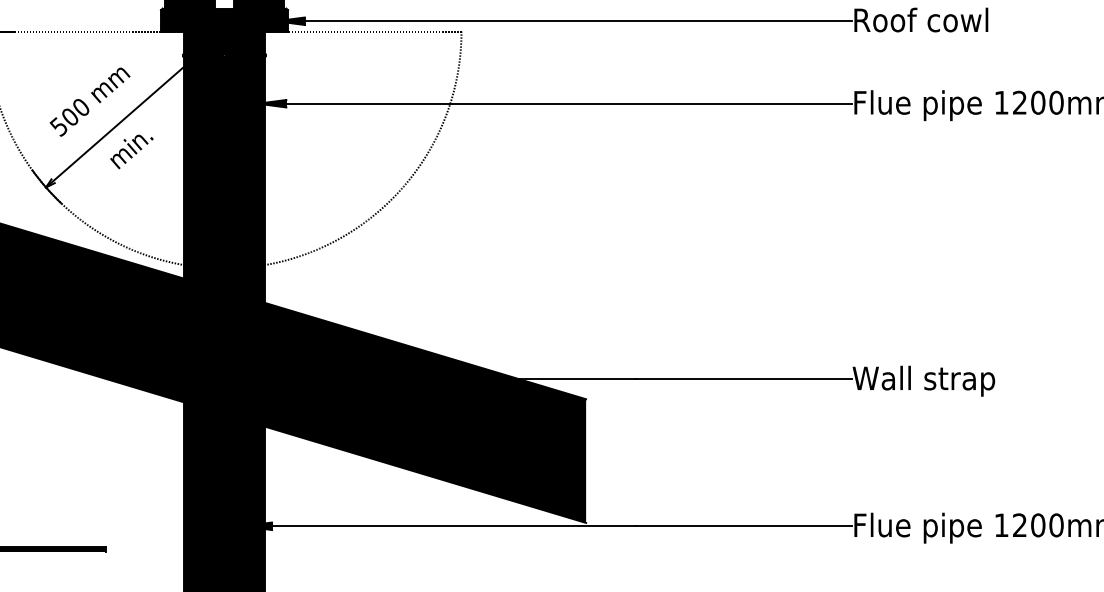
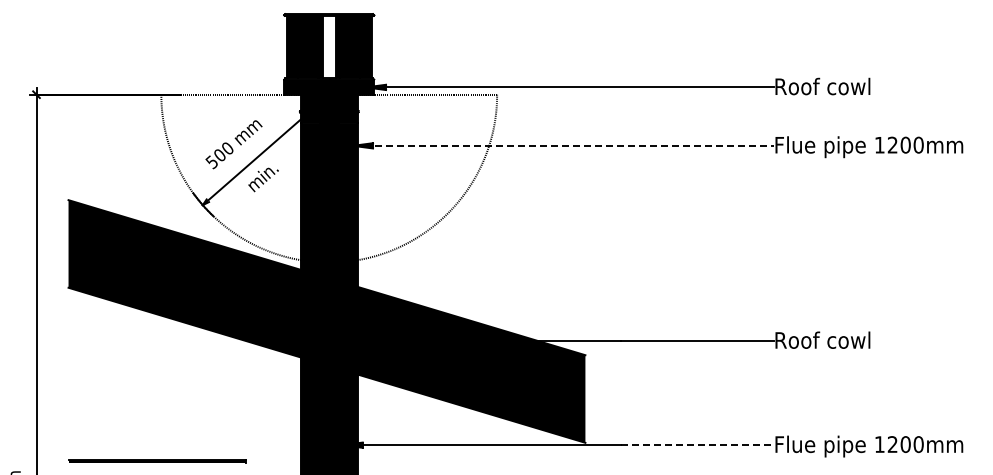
line: (555, 103) -> (563, 145), solid -> dashed
text: (923, 381) -> (824, 342), Wall strap -> Roof cowl
line: (744, 526) -> (697, 445), solid -> dashed

